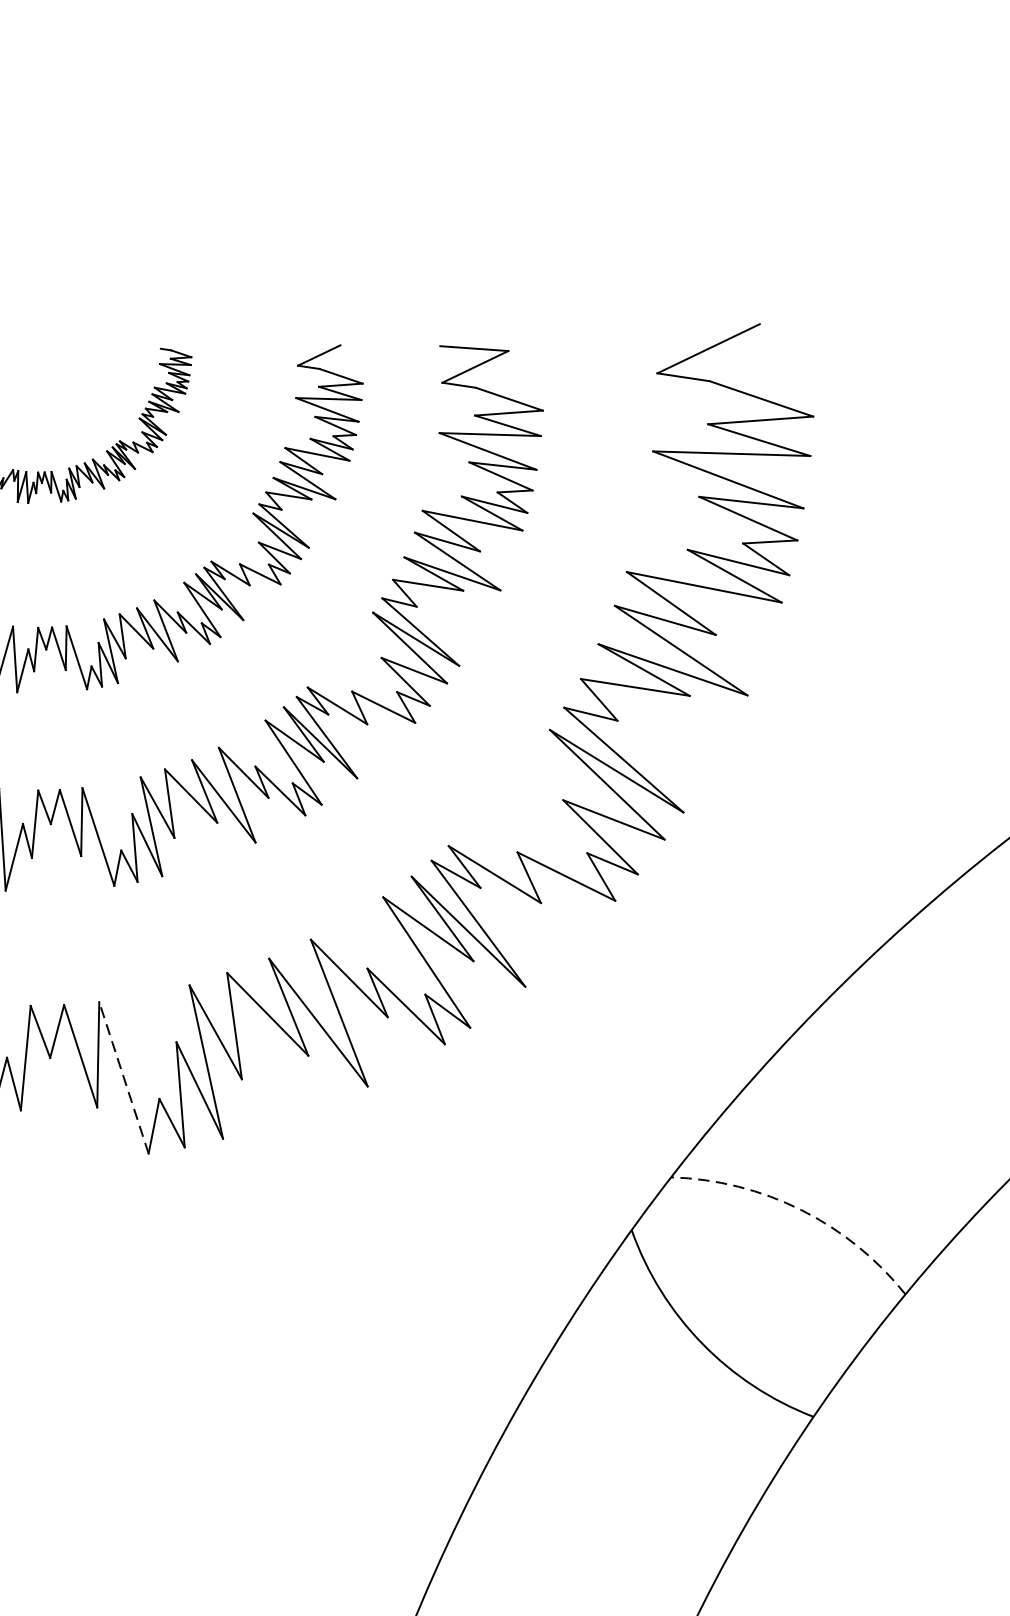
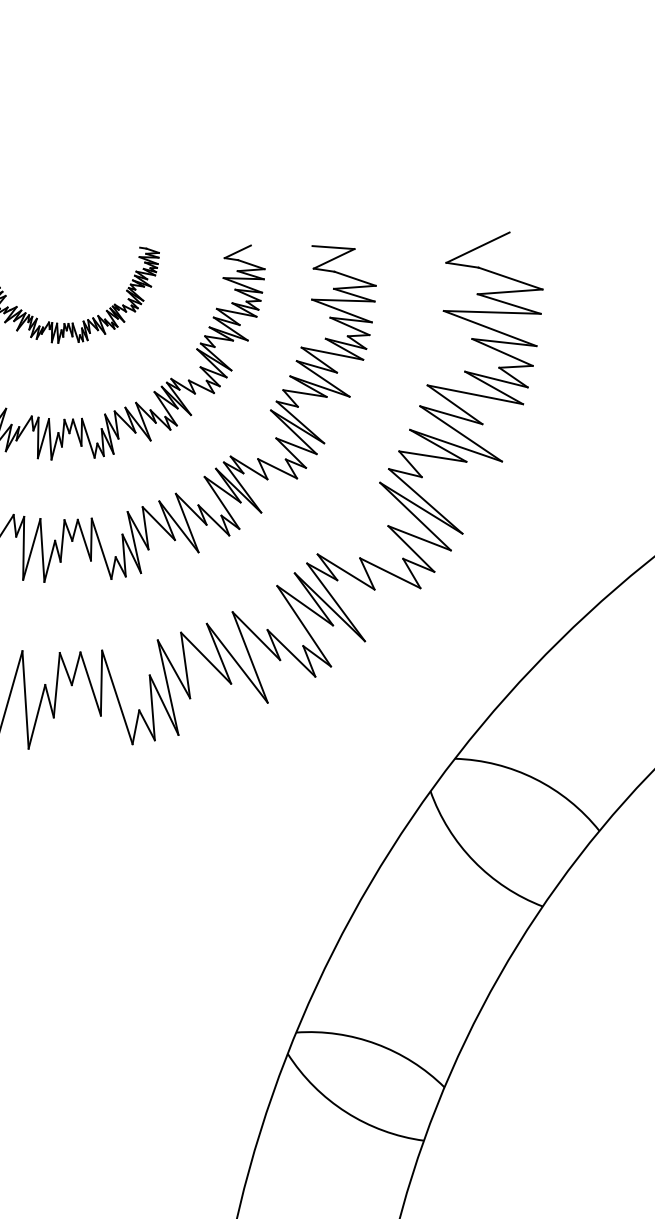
line: (124, 1076) -> (117, 696), dashed -> solid
arc: (801, 1209) -> (535, 778), dashed -> solid

